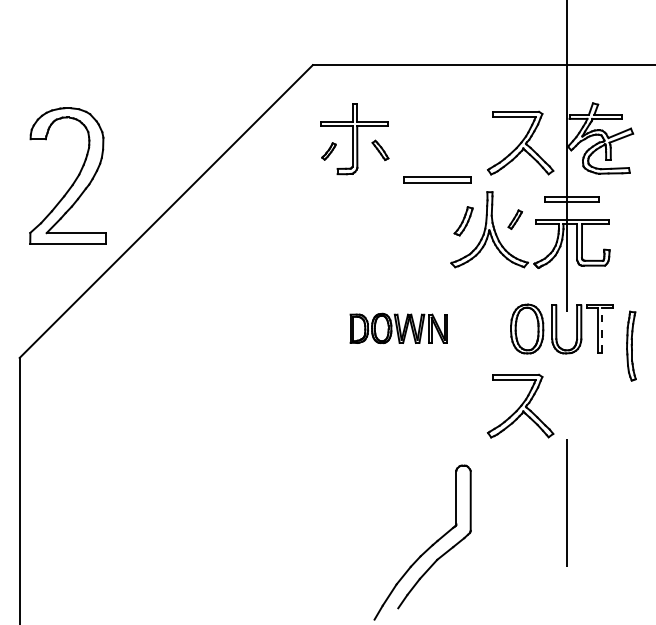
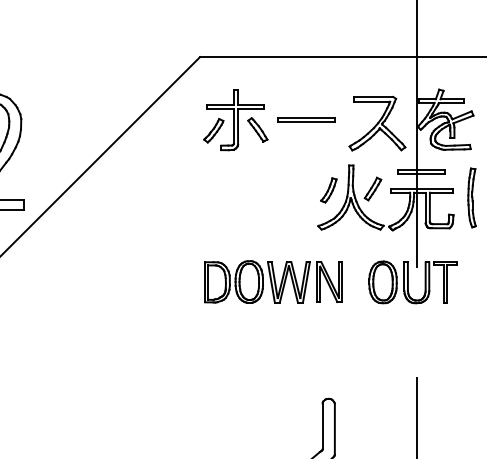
part: (380, 150) -> (257, 129), size x1.43
part: (328, 151) -> (213, 130), size x1.67
part: (437, 179) -> (306, 119), moved
part: (514, 219) -> (372, 188), size x1.43
part: (398, 328) -> (273, 281), size x1.67
line: (602, 330) -> (447, 283), dashed -> solid
part: (631, 345) -> (472, 197), moved
part: (520, 405) -> (377, 347), removed

